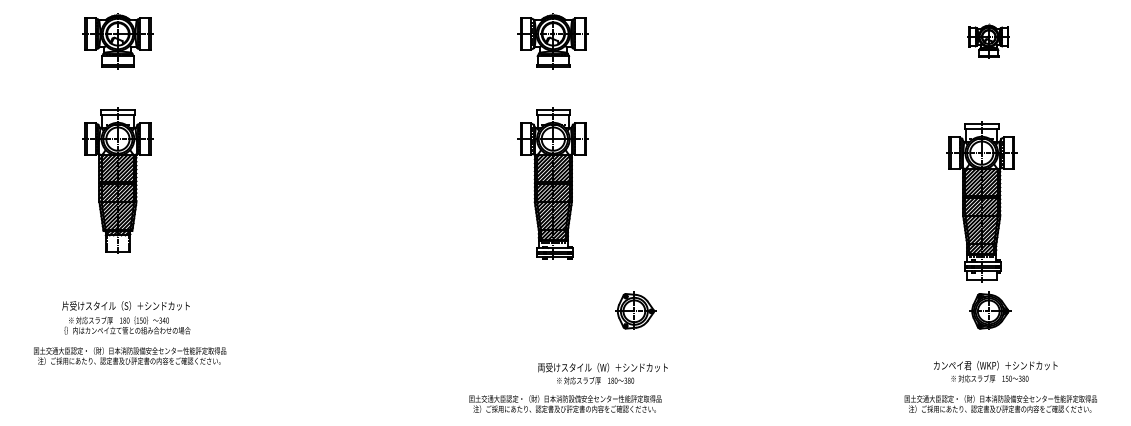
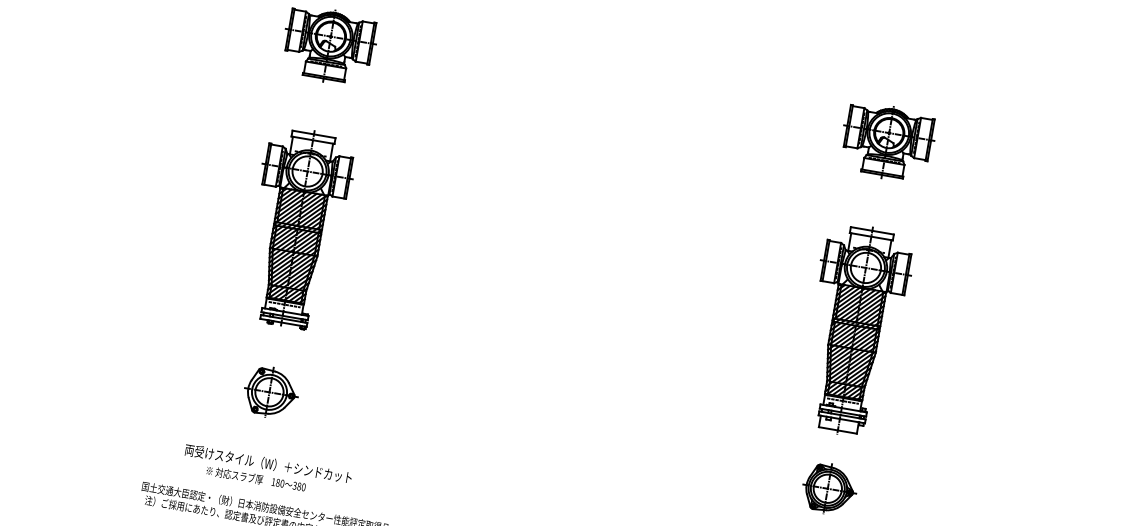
part: (988, 41) -> (887, 142), size x1.67
part: (981, 201) -> (854, 329), moved
part: (635, 310) -> (271, 391), moved
text: (602, 373) -> (266, 471), moved

